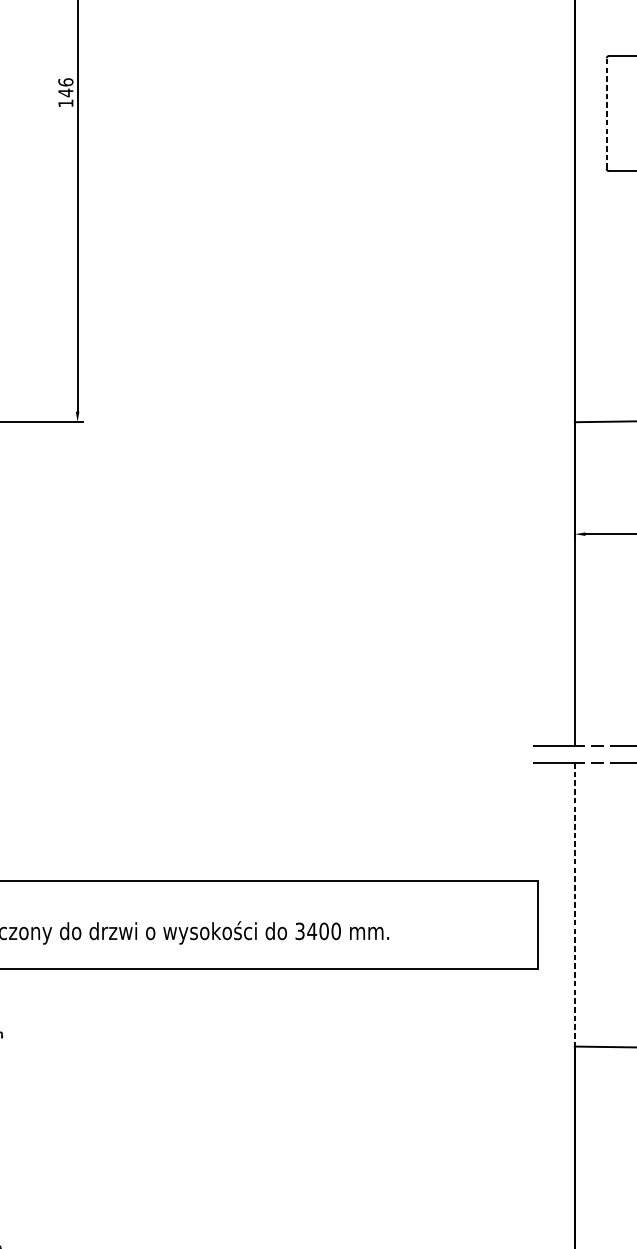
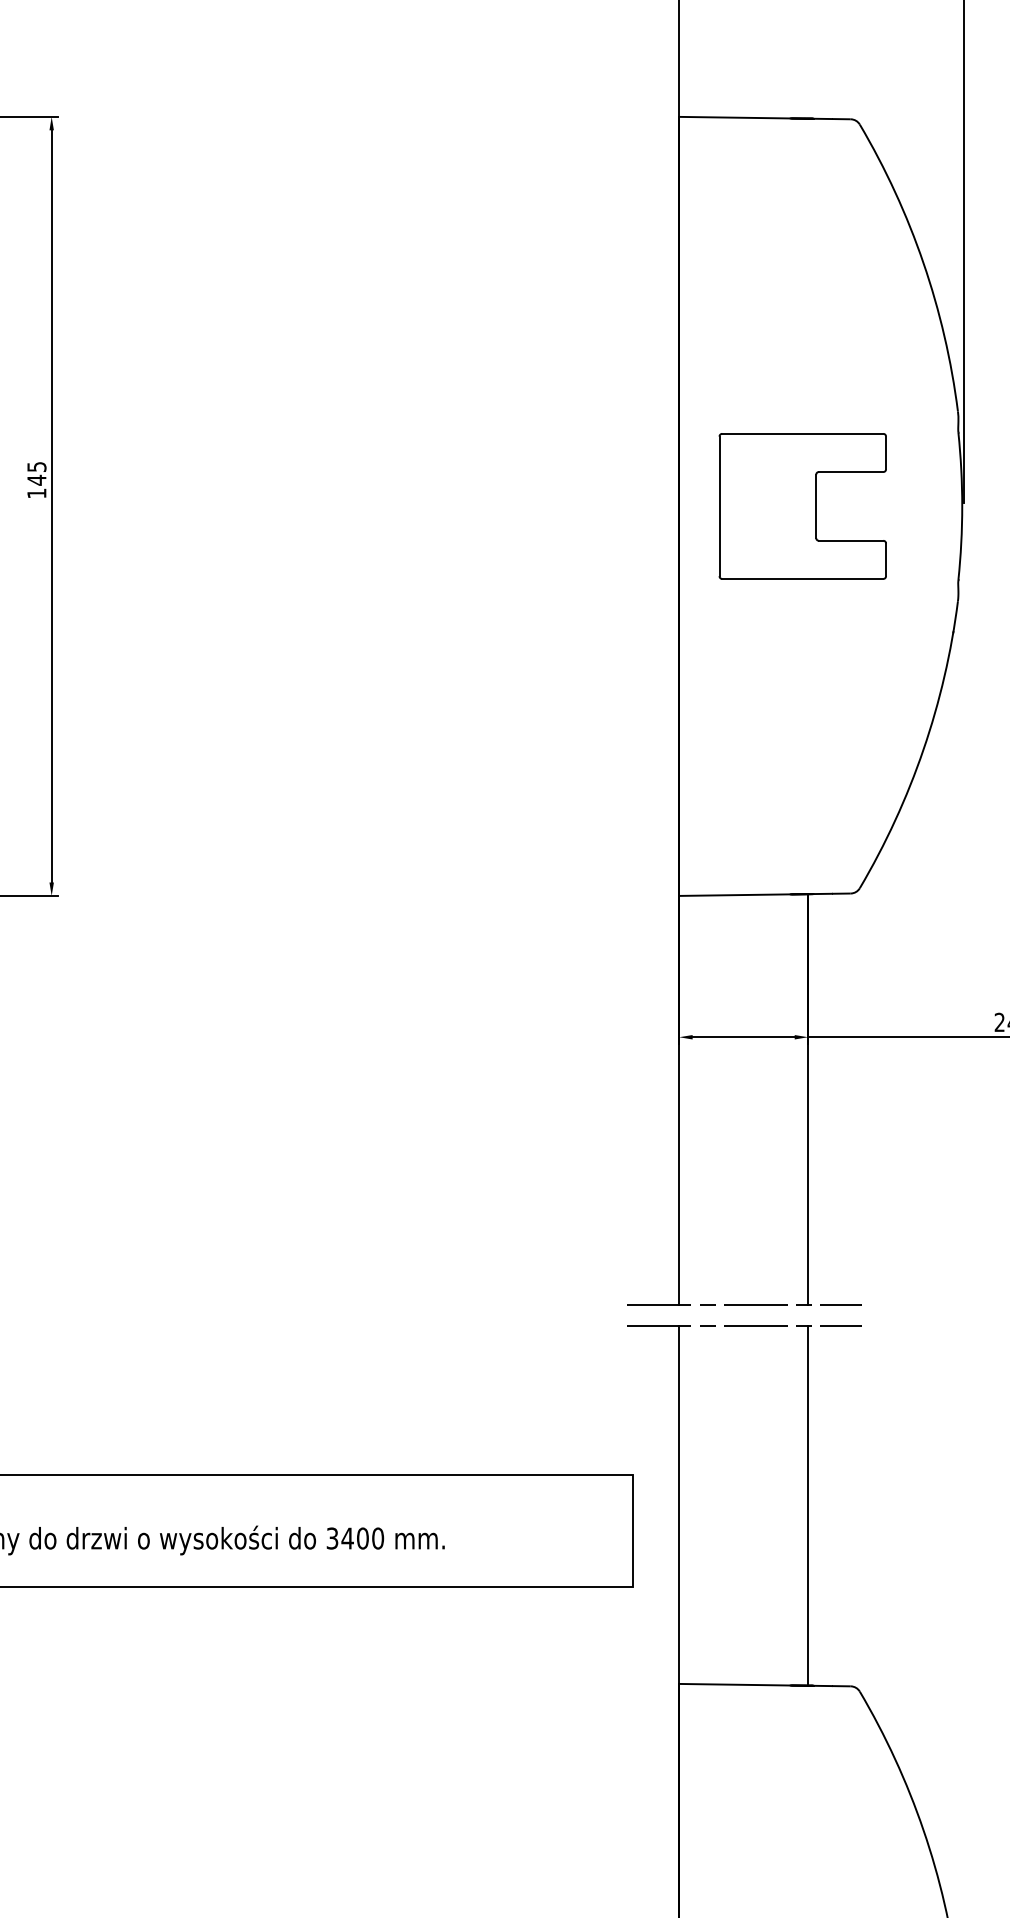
text: (65, 81) -> (36, 466), 146 -> 145
line: (606, 113) -> (719, 506), dashed -> solid
line: (575, 904) -> (679, 1504), dashed -> solid

